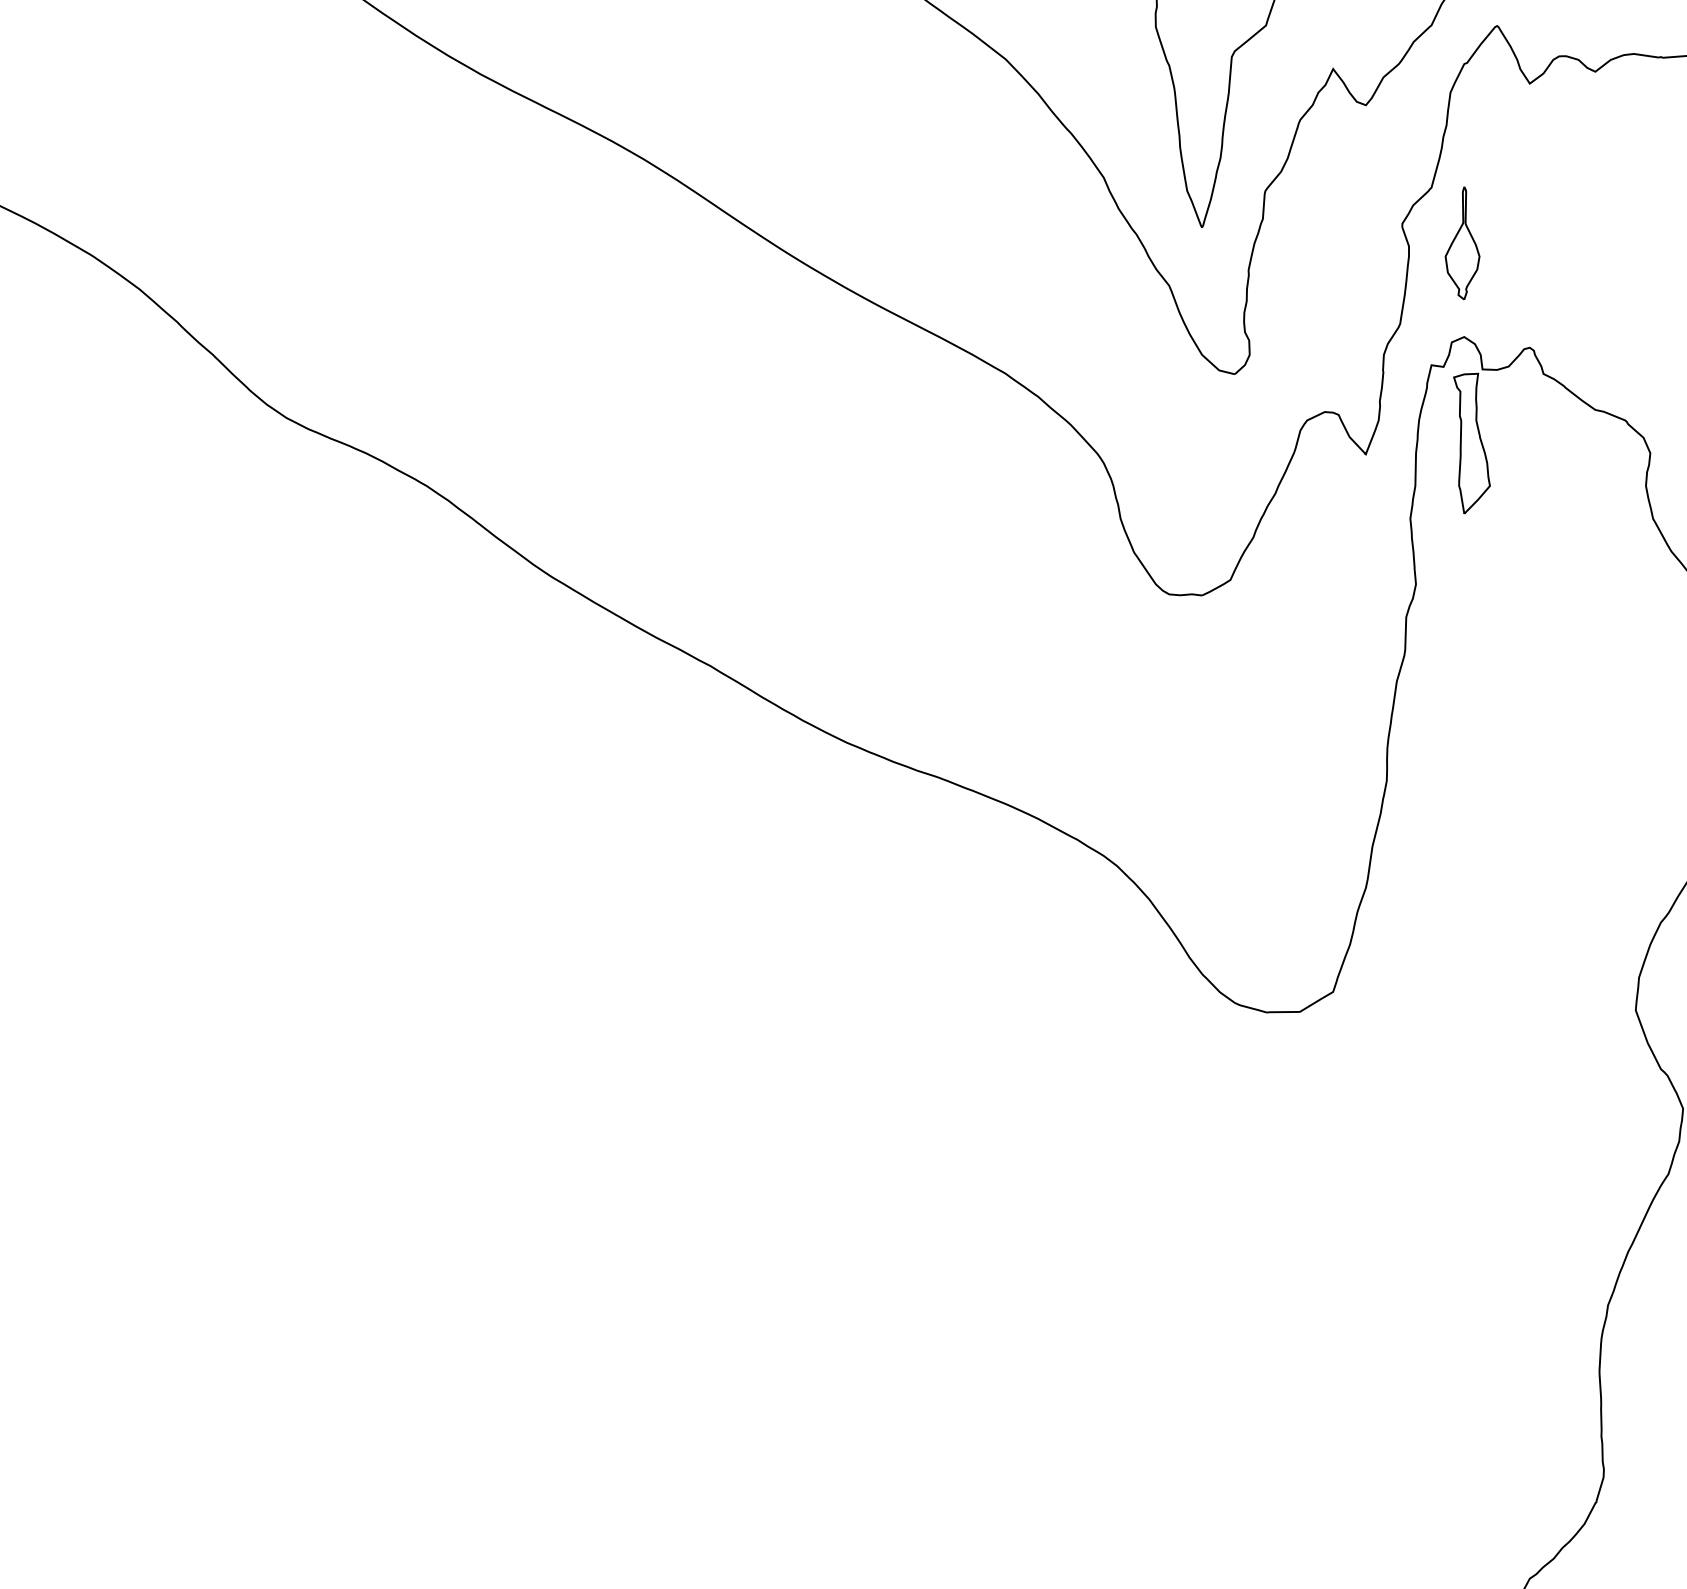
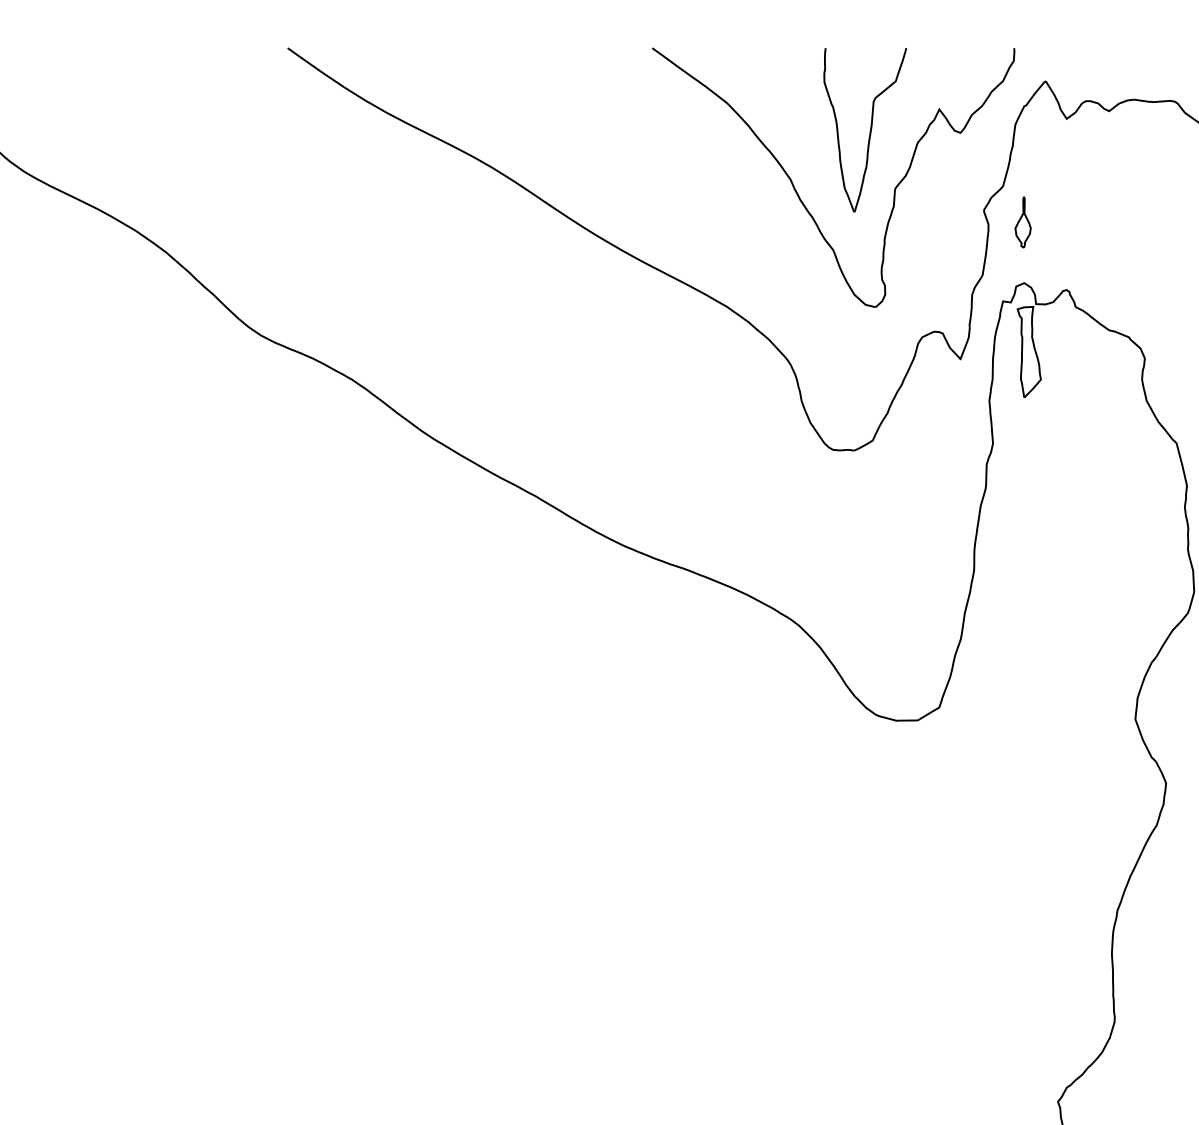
part: (1461, 243) -> (1022, 222), size x0.7

